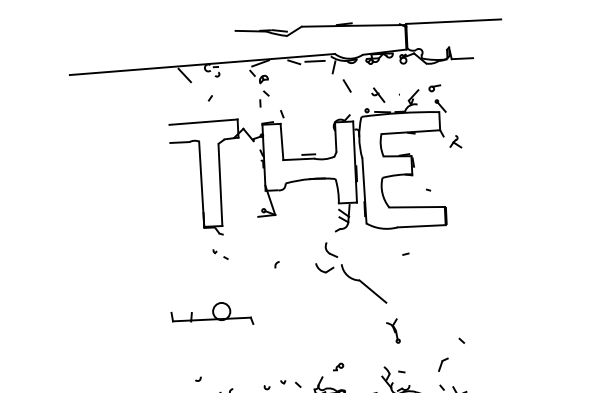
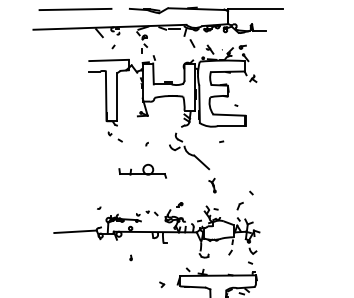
line: (141, 36) -> (75, 9), added
part: (219, 253) -> (114, 136), size x1.67
part: (211, 313) -> (142, 170), moved

